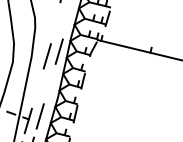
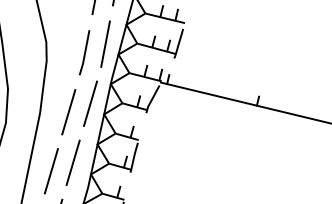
line: (67, 18) -> (105, 43), added
line: (55, 23) -> (83, 52), added
line: (49, 83) -> (72, 161), added
line: (37, 88) -> (50, 170), added

